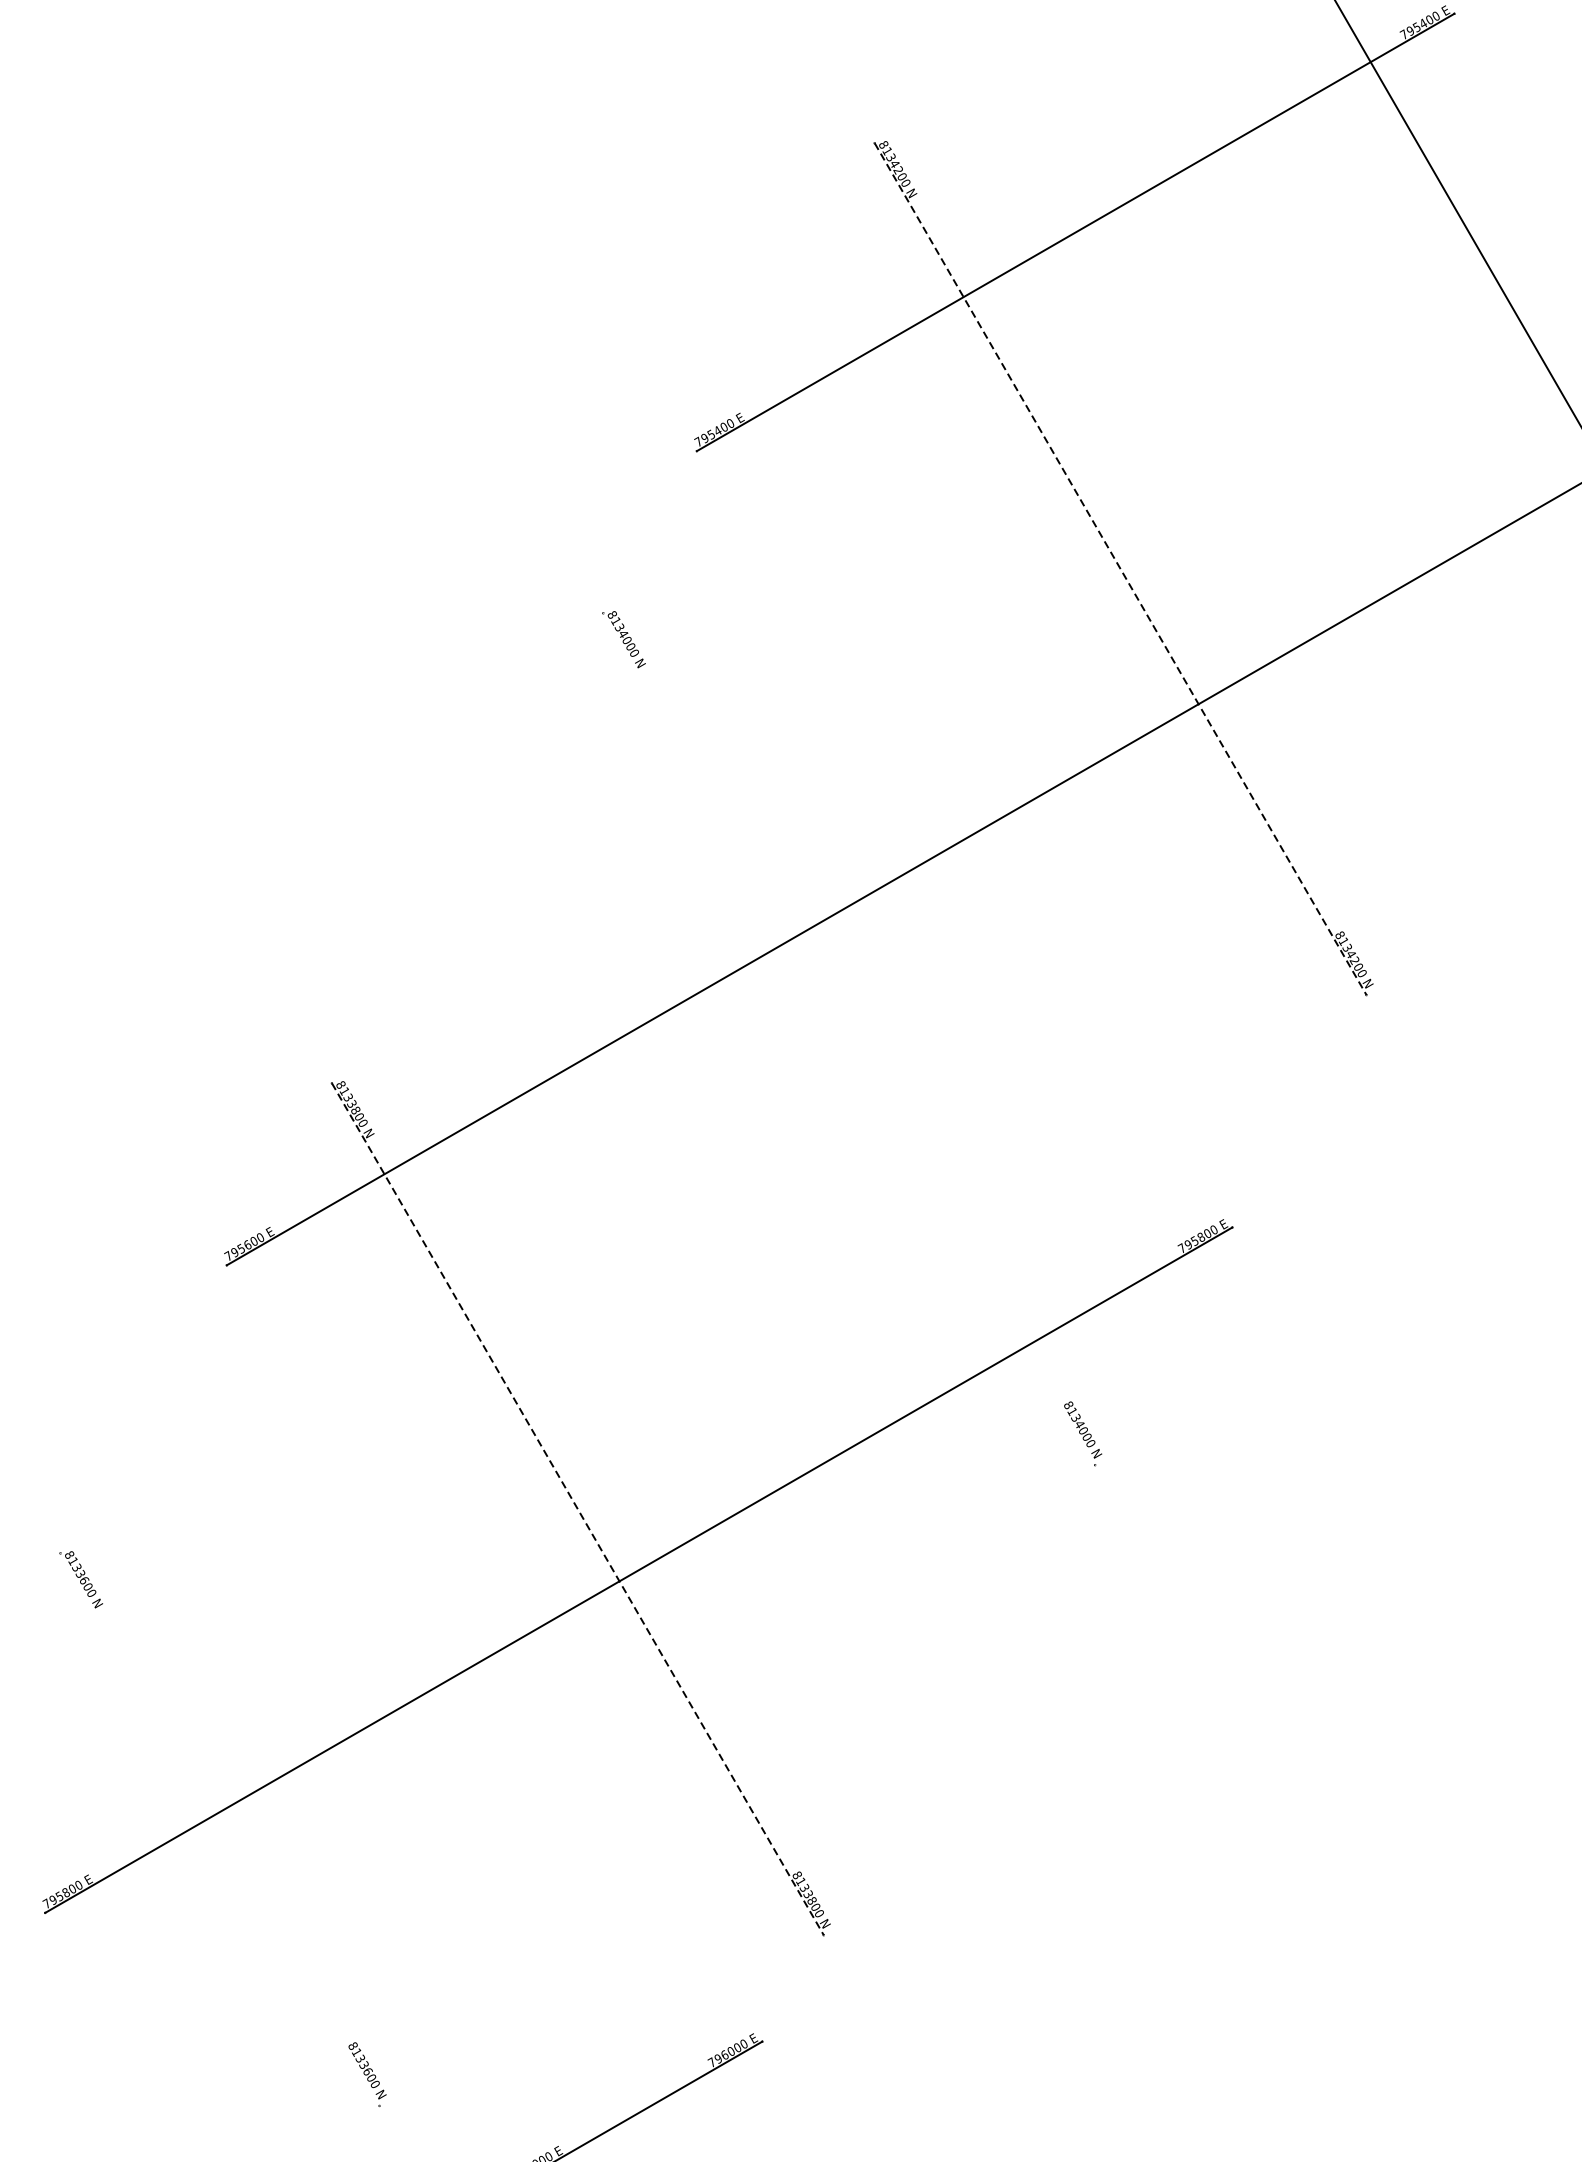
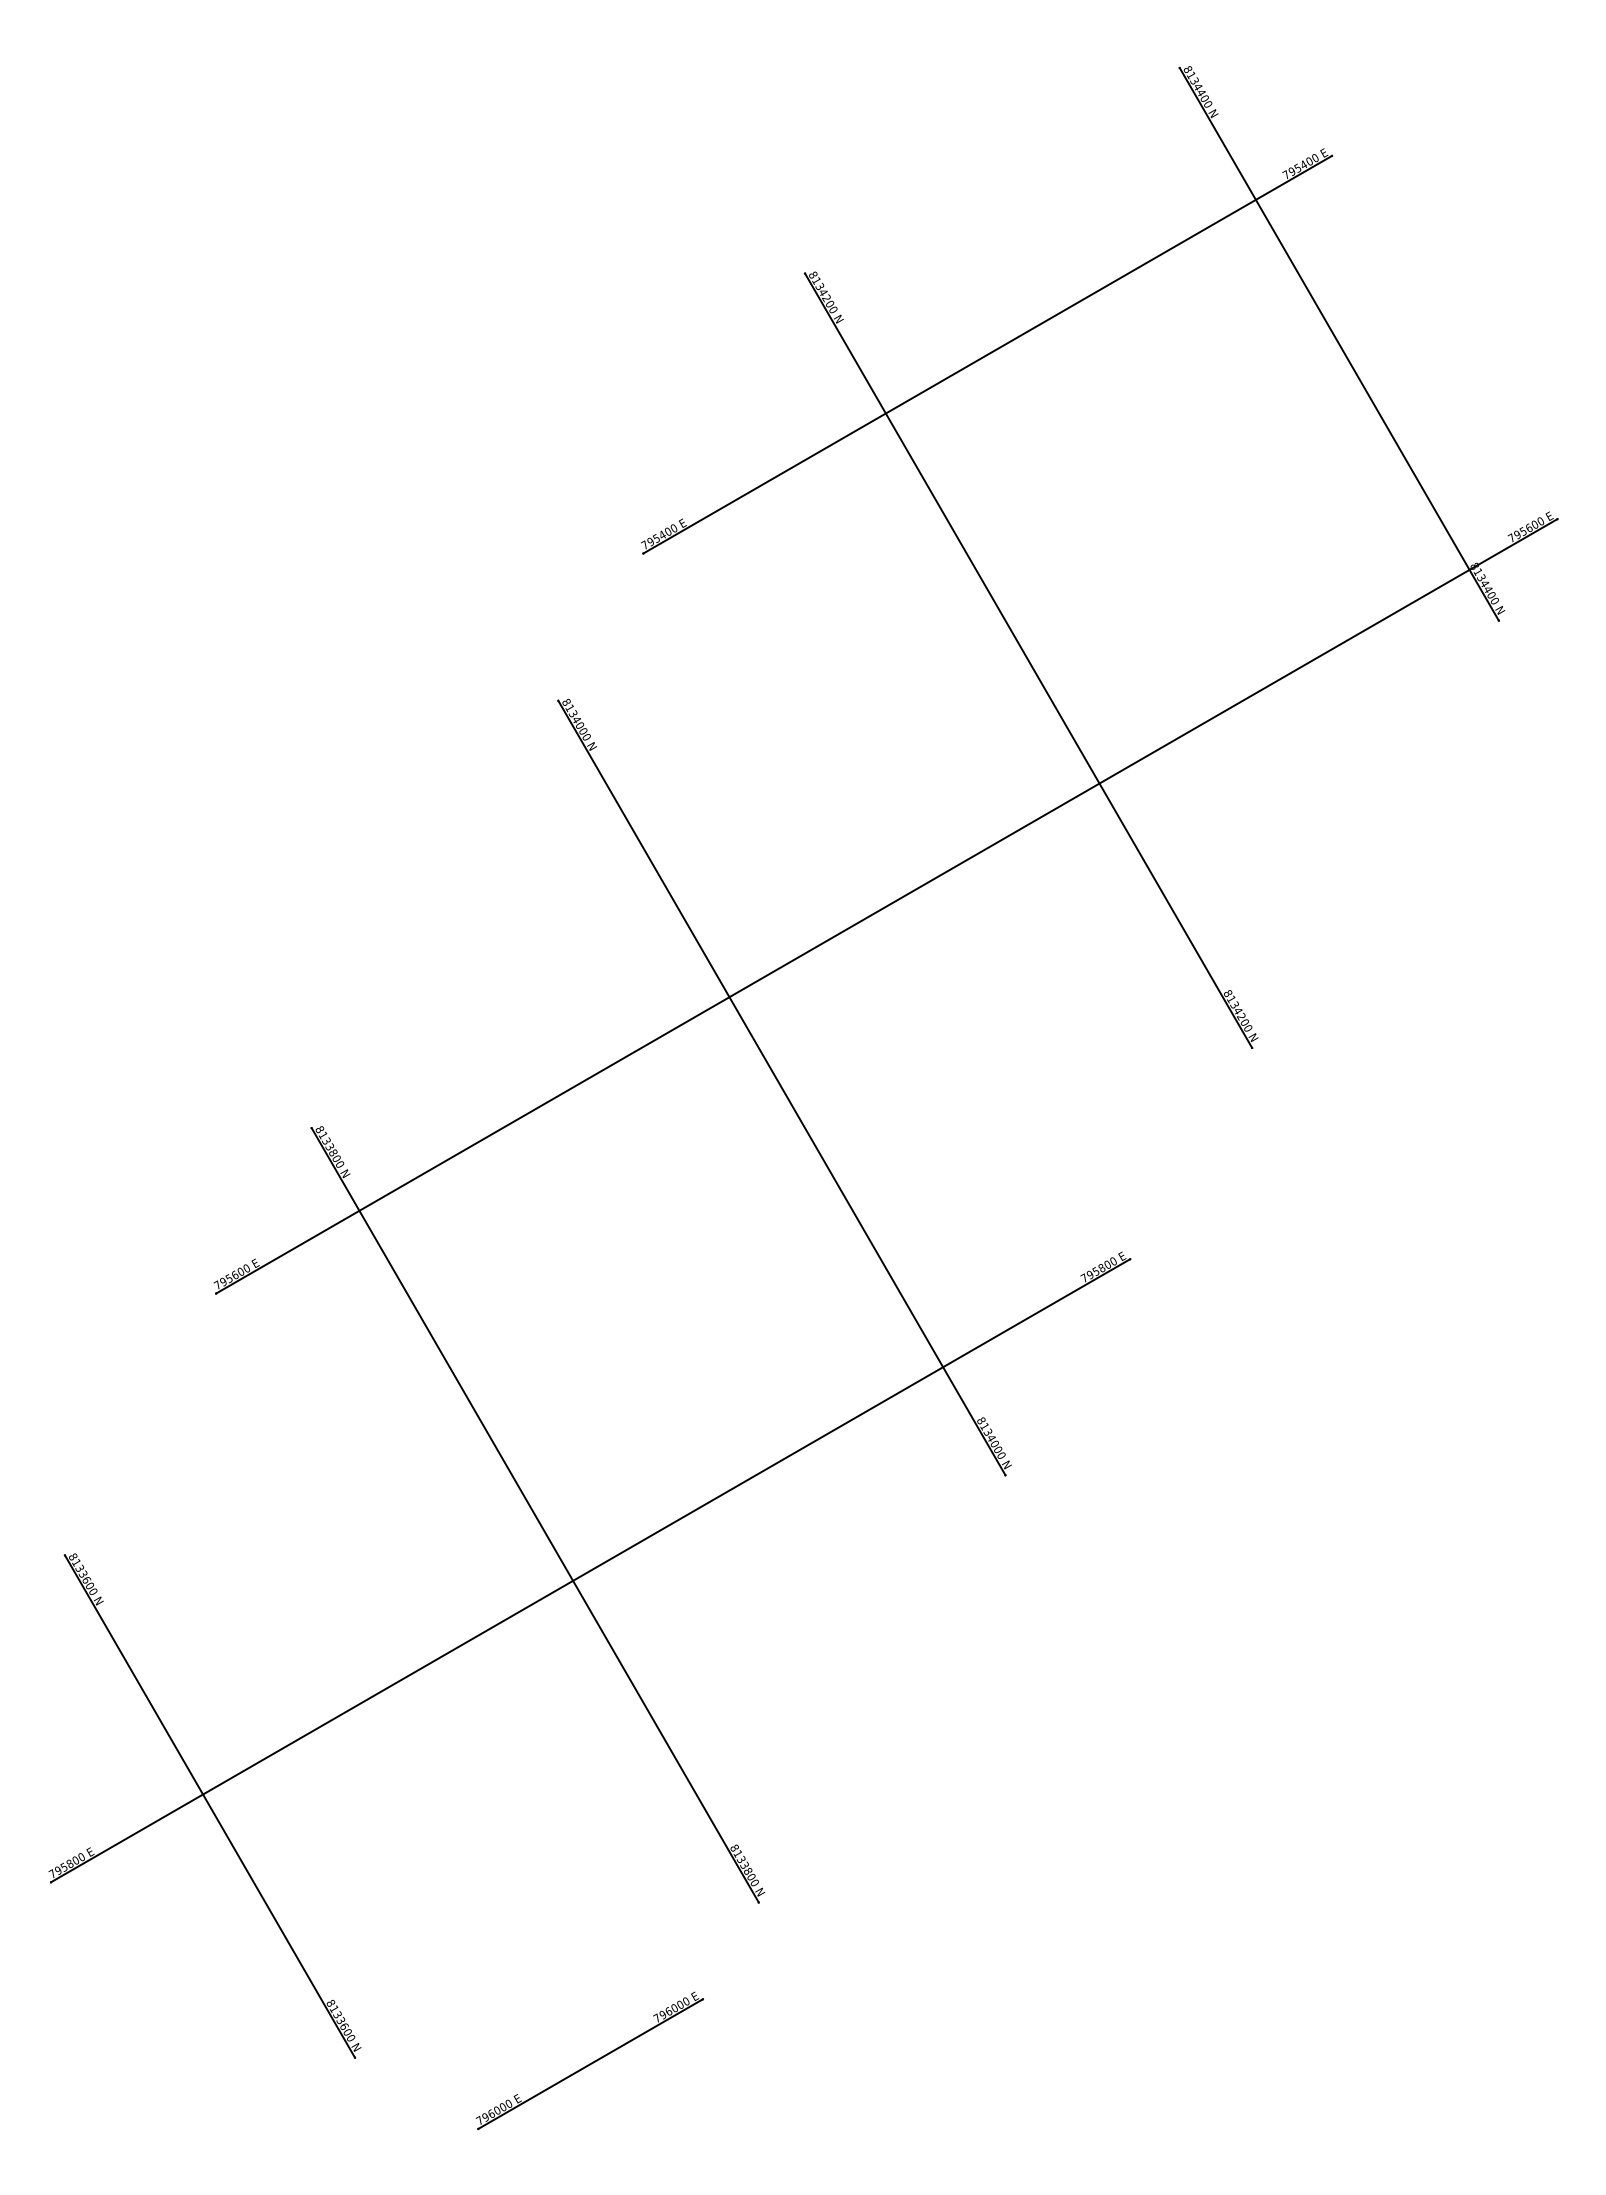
line: (1120, 569) -> (1028, 661), dashed -> solid
line: (848, 1038) -> (781, 1087), added
line: (578, 1509) -> (535, 1515), dashed -> solid
line: (220, 1829) -> (210, 1806), added

